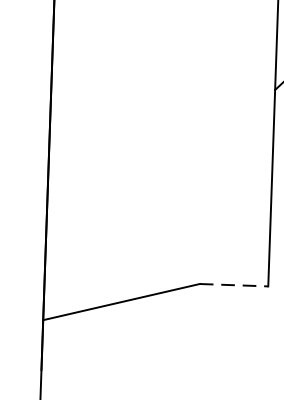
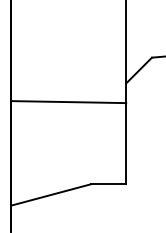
line: (161, 123) -> (68, 102), added
line: (233, 285) -> (108, 184), dashed -> solid

